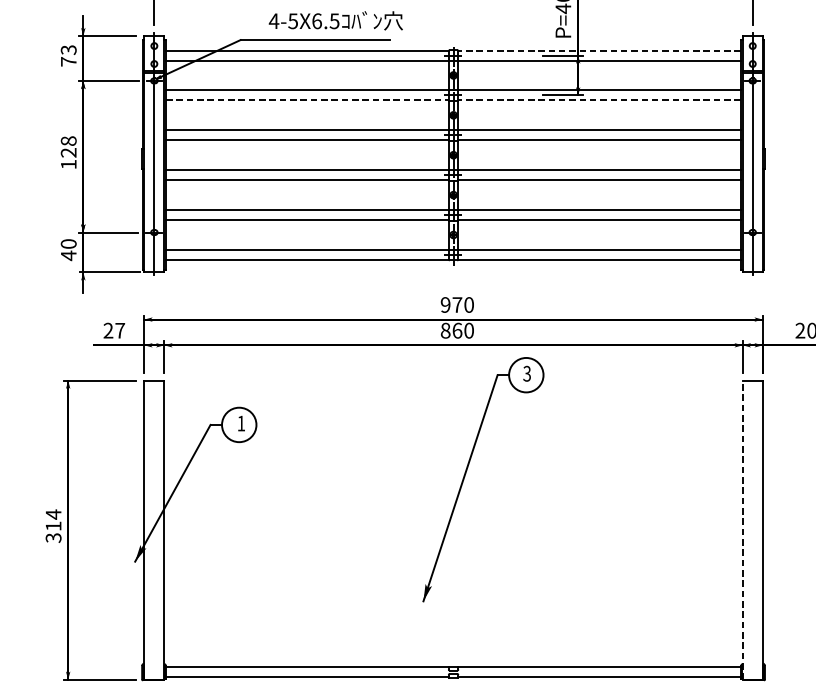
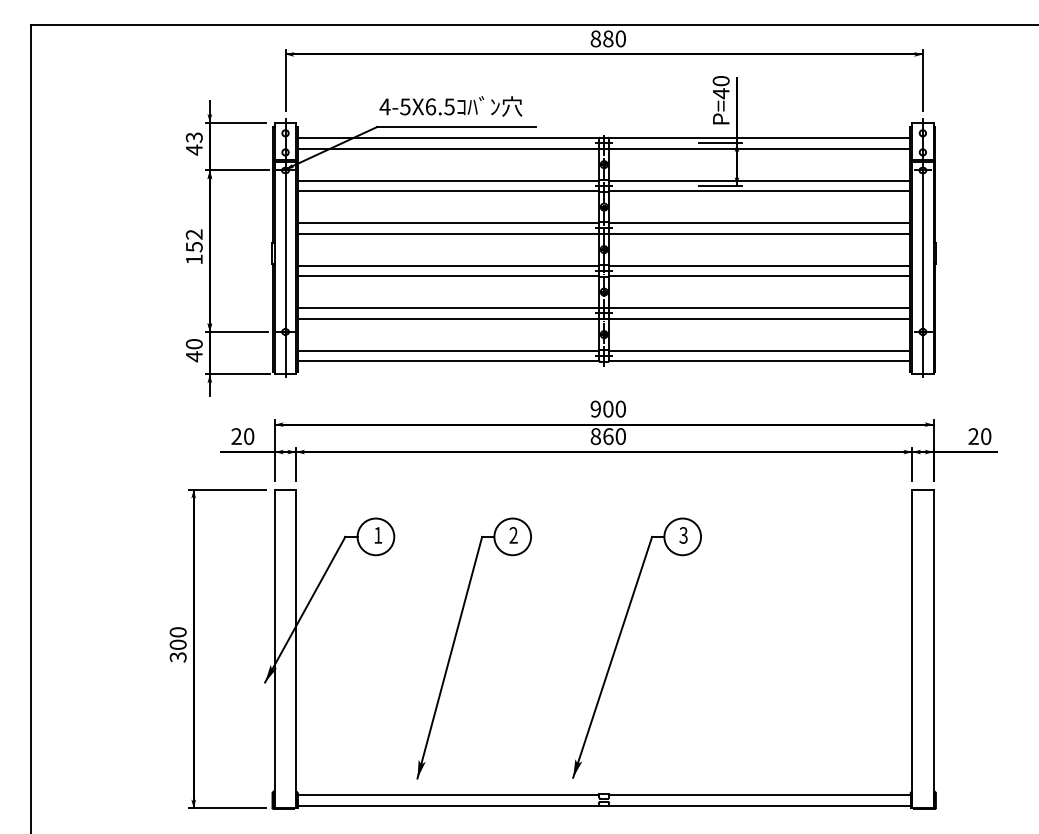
text: (335, 20) -> (450, 106), moved
line: (599, 50) -> (759, 138), dashed -> solid
text: (68, 61) -> (194, 149), 73 -> 43
line: (307, 100) -> (448, 191), dashed -> solid
line: (599, 100) -> (759, 191), dashed -> solid
text: (67, 146) -> (193, 240), 128 -> 152
text: (457, 304) -> (608, 408), 970 -> 900
text: (120, 330) -> (249, 436), 27 -> 20
part: (466, 472) -> (619, 640), moved
text: (52, 519) -> (177, 637), 314 -> 300
part: (313, 523) -> (455, 641), added
line: (742, 529) -> (912, 648), dashed -> solid

